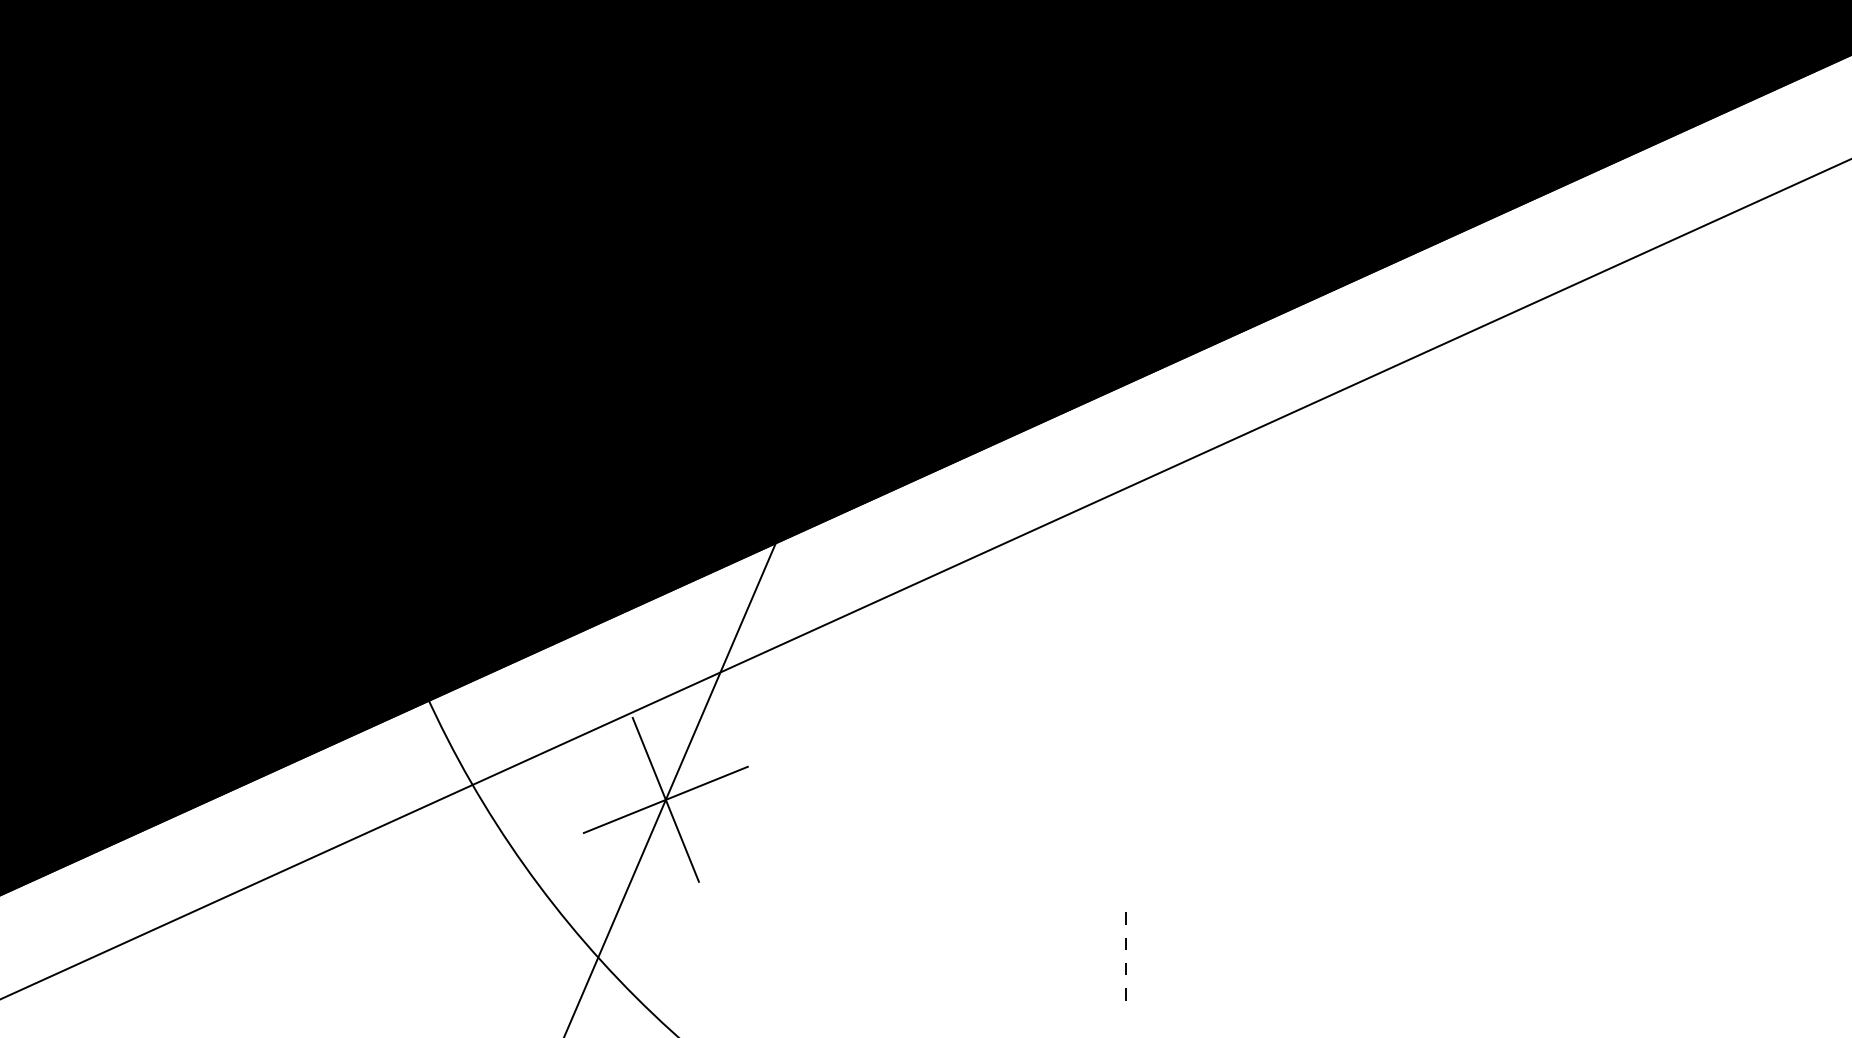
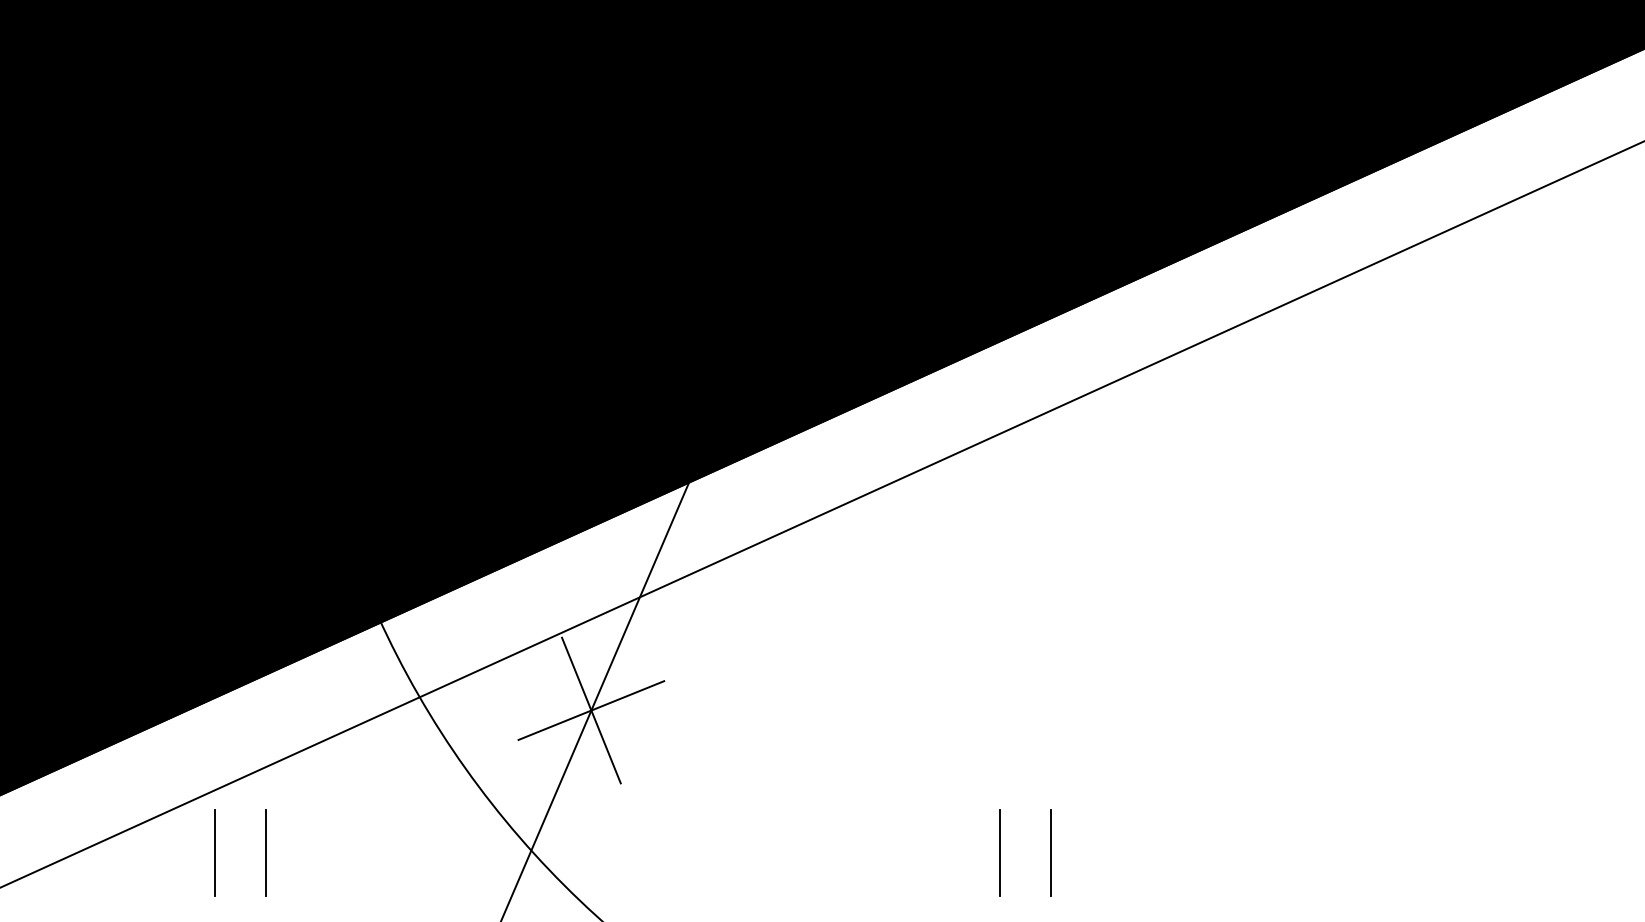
line: (241, 960) -> (214, 853), added
line: (299, 960) -> (265, 853), added
line: (1125, 960) -> (999, 853), dashed -> solid
line: (1183, 960) -> (1051, 853), added

